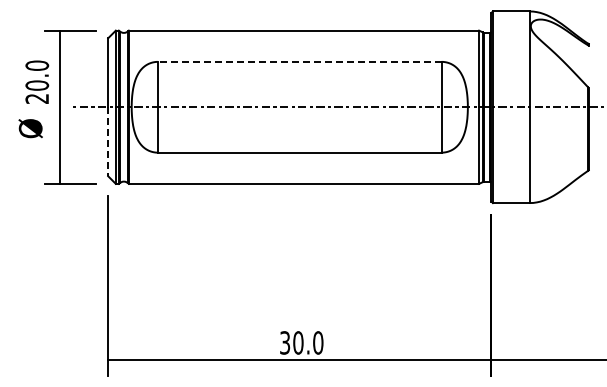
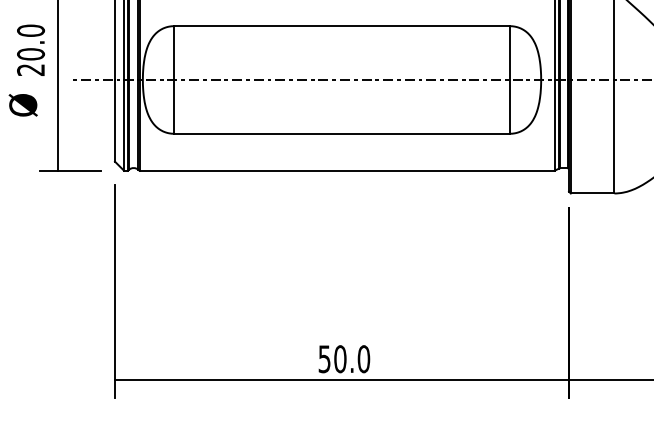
line: (299, 61) -> (341, 25), dashed -> solid
line: (108, 142) -> (115, 121), dashed -> solid
text: (285, 342) -> (325, 358), 30.0 -> 50.0

